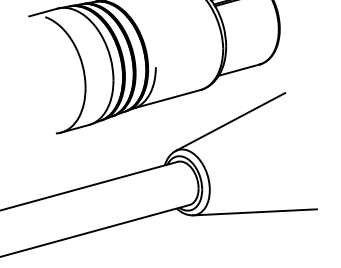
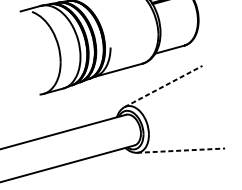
line: (230, 122) -> (163, 86), solid -> dashed
line: (255, 212) -> (181, 150), solid -> dashed

